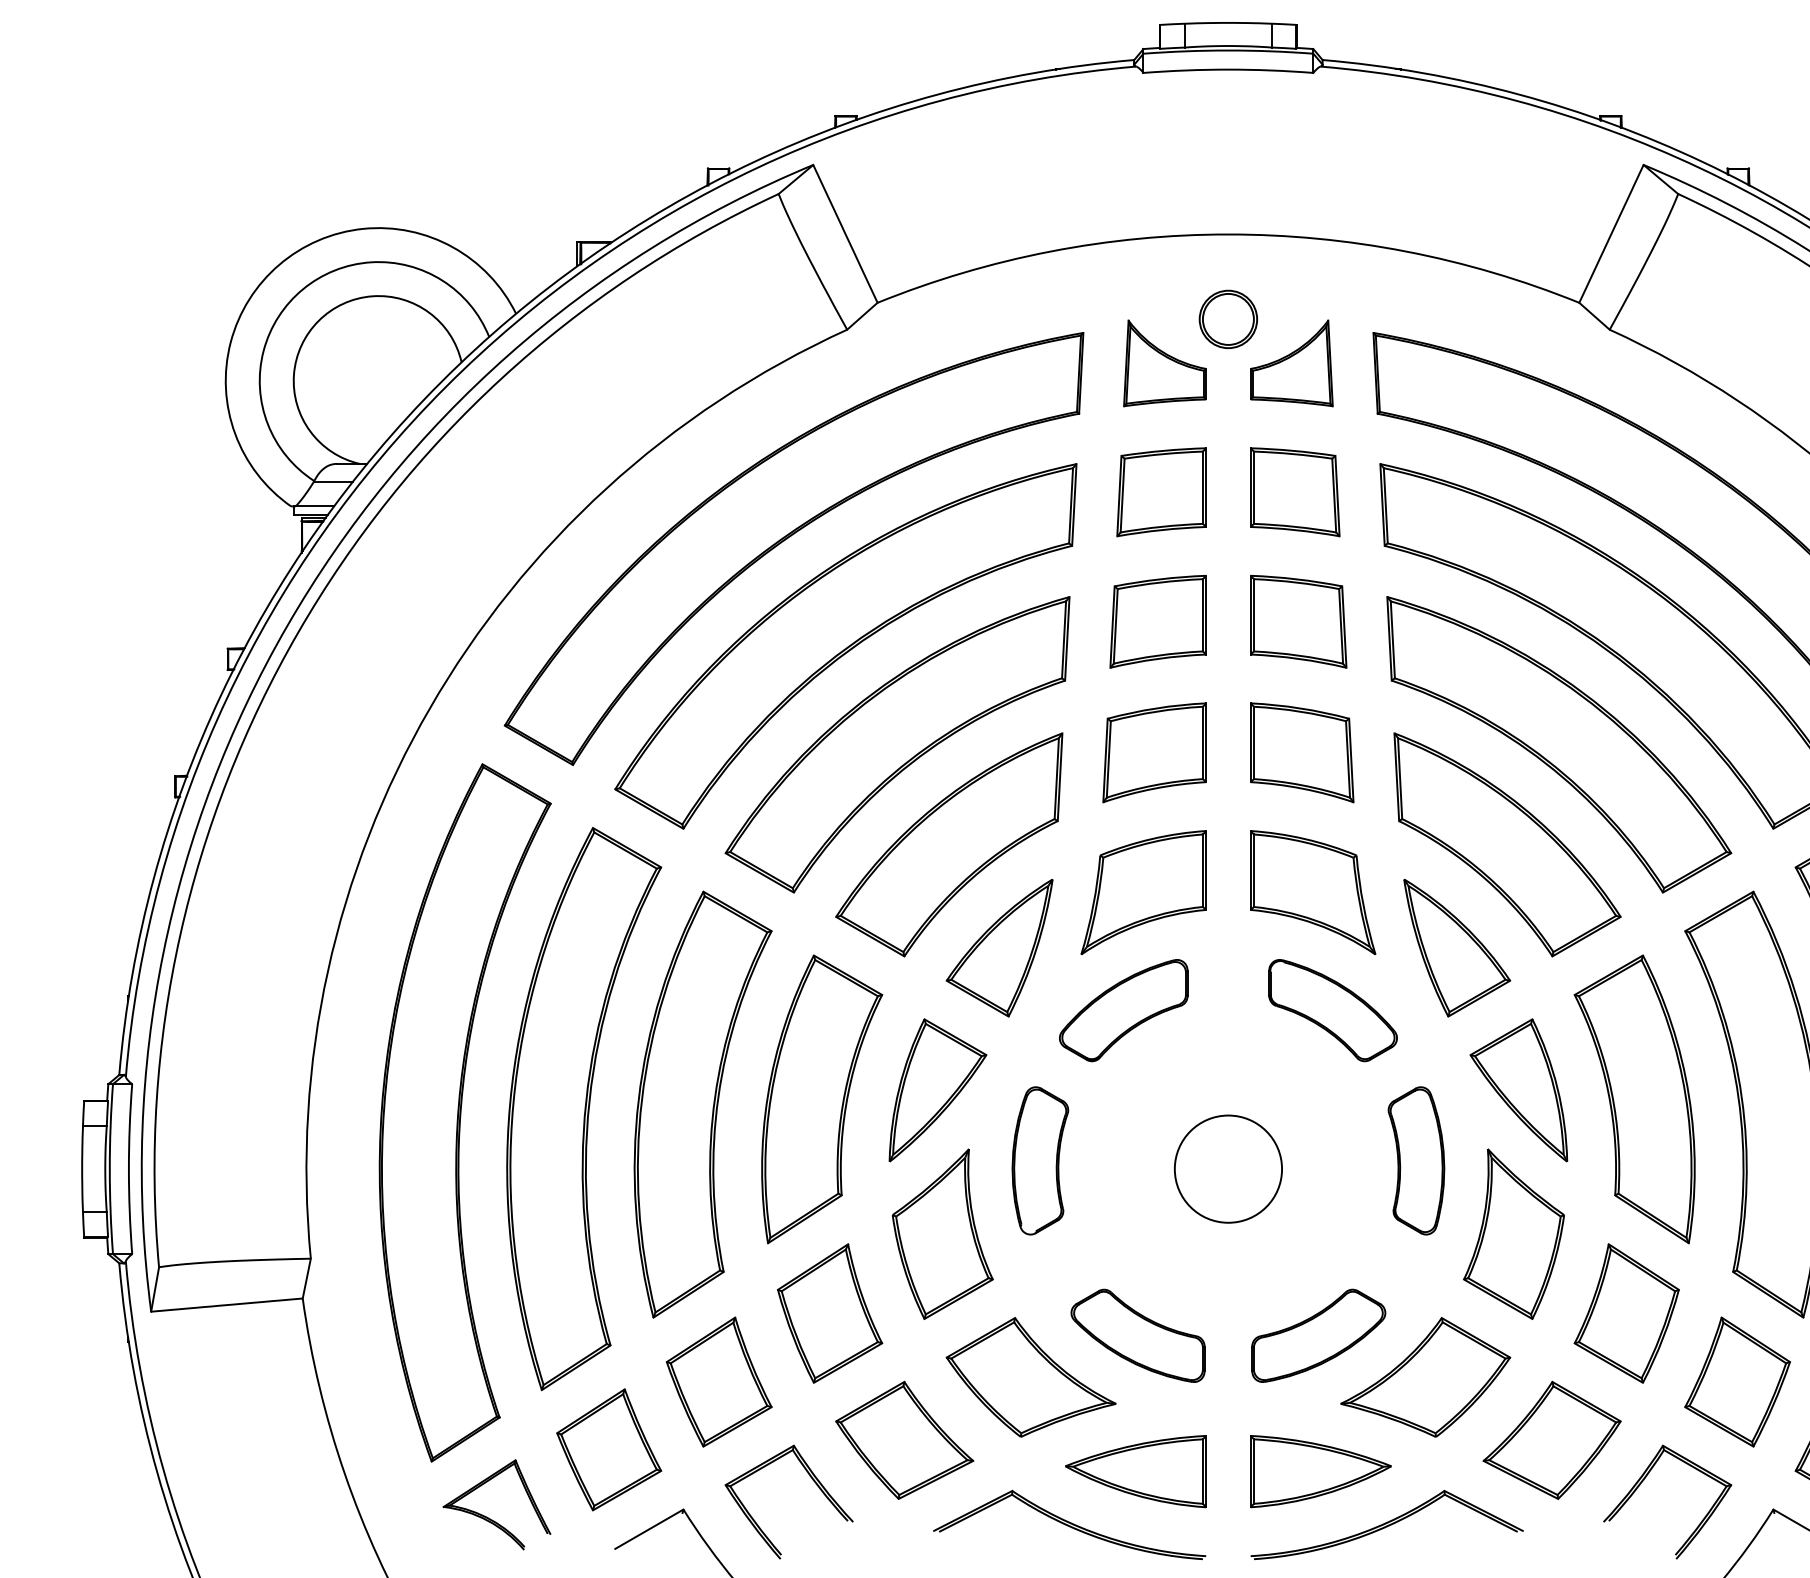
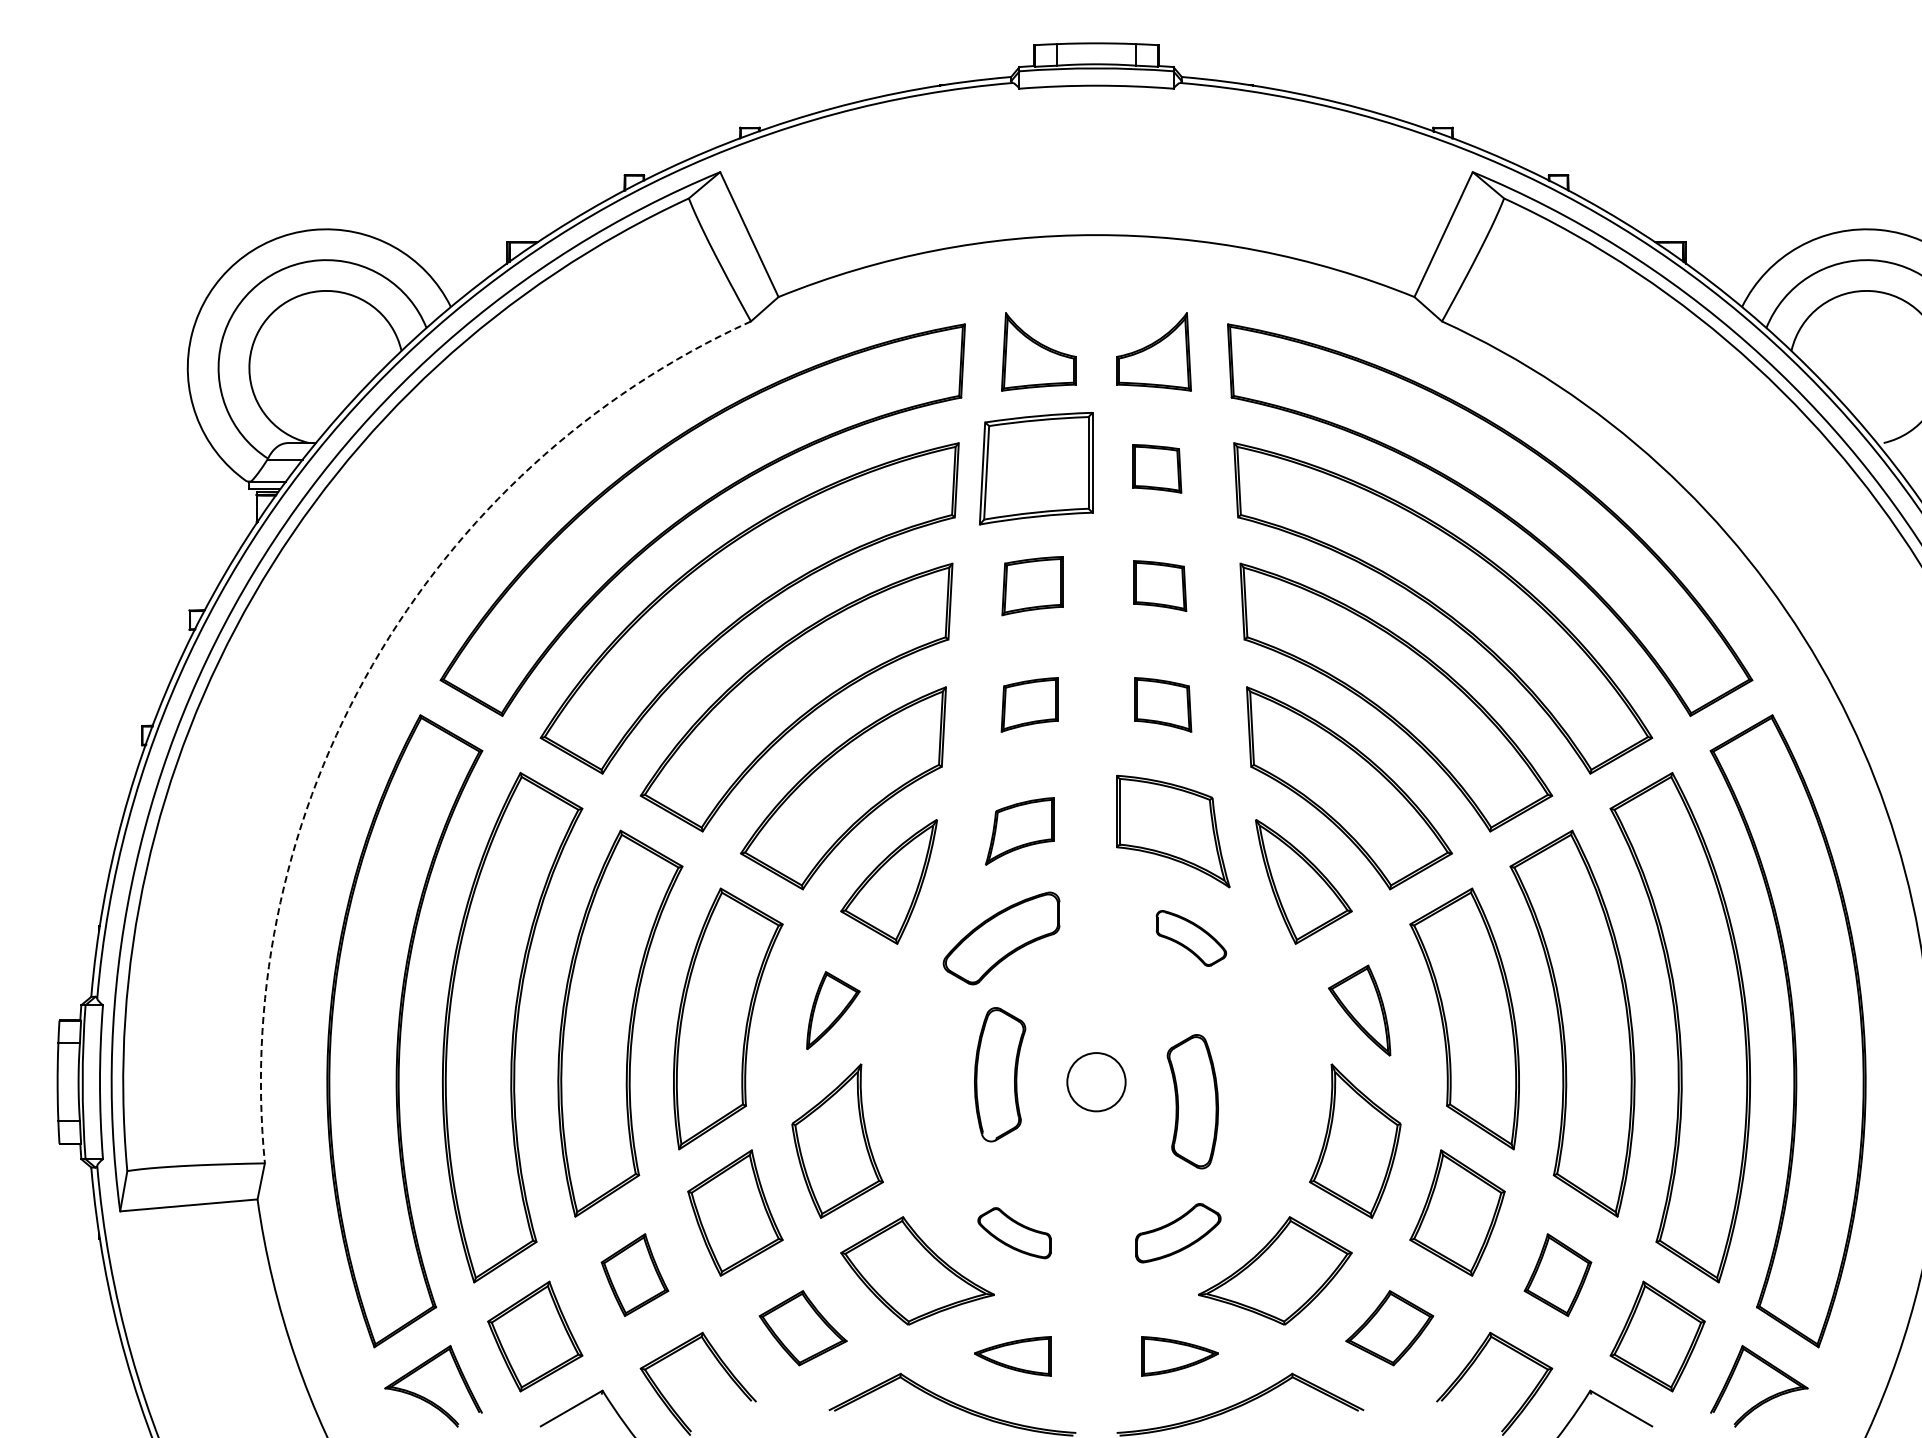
part: (1228, 318) -> (1096, 311), removed
part: (1161, 491) -> (1035, 468), size x1.4
part: (1295, 491) -> (1157, 468), size x0.6
part: (1157, 621) -> (1032, 585), size x0.7
part: (1299, 621) -> (1160, 585), size x0.6
arc: (429, 708) -> (372, 664), solid -> dashed
part: (1154, 752) -> (1029, 704), size x0.6
part: (1302, 752) -> (1163, 704), size x0.6
part: (1143, 892) -> (1019, 831), size x0.6
part: (1333, 1010) -> (1191, 938), size x0.6
part: (938, 1090) -> (833, 1010), size x0.6
part: (1518, 1090) -> (1359, 1010), size x0.7
part: (1040, 1160) -> (1000, 1074), moved
part: (1416, 1160) -> (1192, 1101), moved
circle: (1228, 1168) -> (1096, 1081), size x0.6
part: (1137, 1334) -> (1014, 1232), size x0.6
part: (1318, 1334) -> (1178, 1232), size x0.7
part: (718, 1381) -> (634, 1274), size x0.7
part: (1737, 1381) -> (1557, 1274), size x0.7
part: (905, 1440) -> (803, 1328), size x0.7
part: (1551, 1440) -> (1389, 1328), size x0.7
part: (1135, 1471) -> (1012, 1356), size x0.6
part: (1321, 1471) -> (1180, 1356), size x0.6

